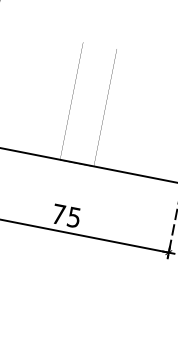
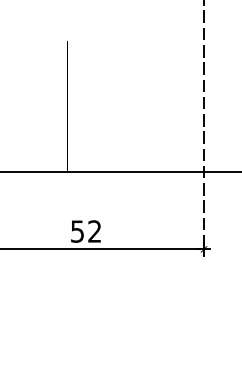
text: (66, 215) -> (86, 231), 75 -> 52

